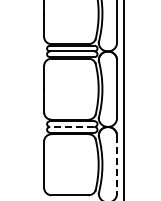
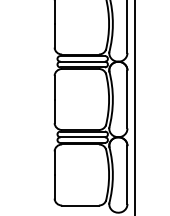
line: (72, 127) -> (82, 137), dashed -> solid
line: (117, 165) -> (127, 175), dashed -> solid

